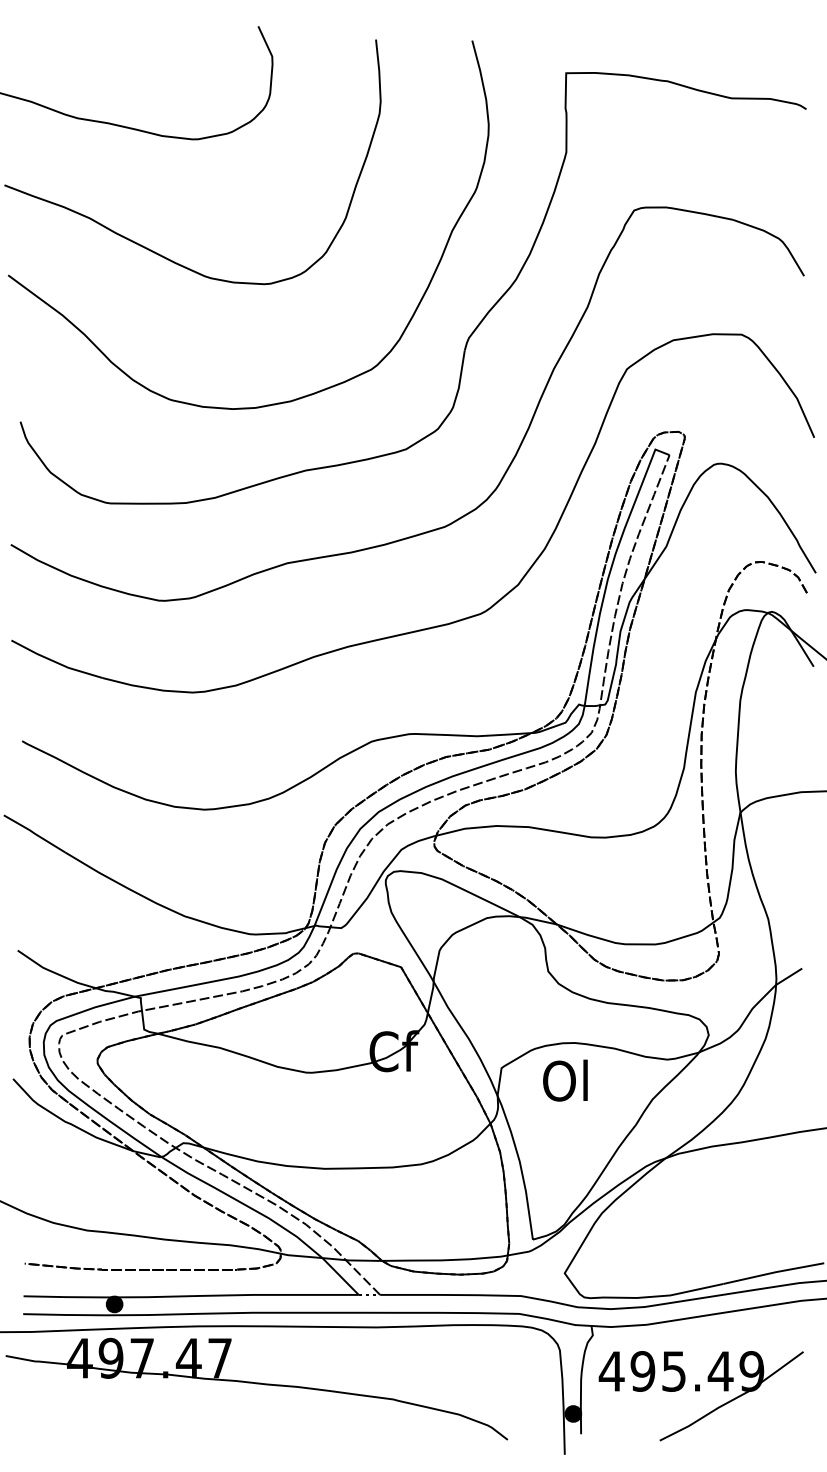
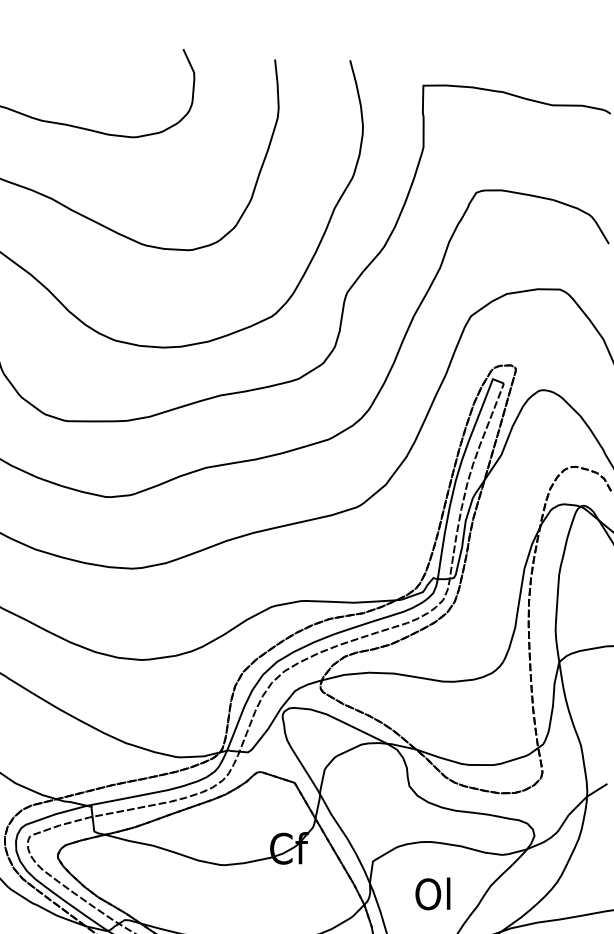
text: (565, 1080) -> (432, 893), moved

